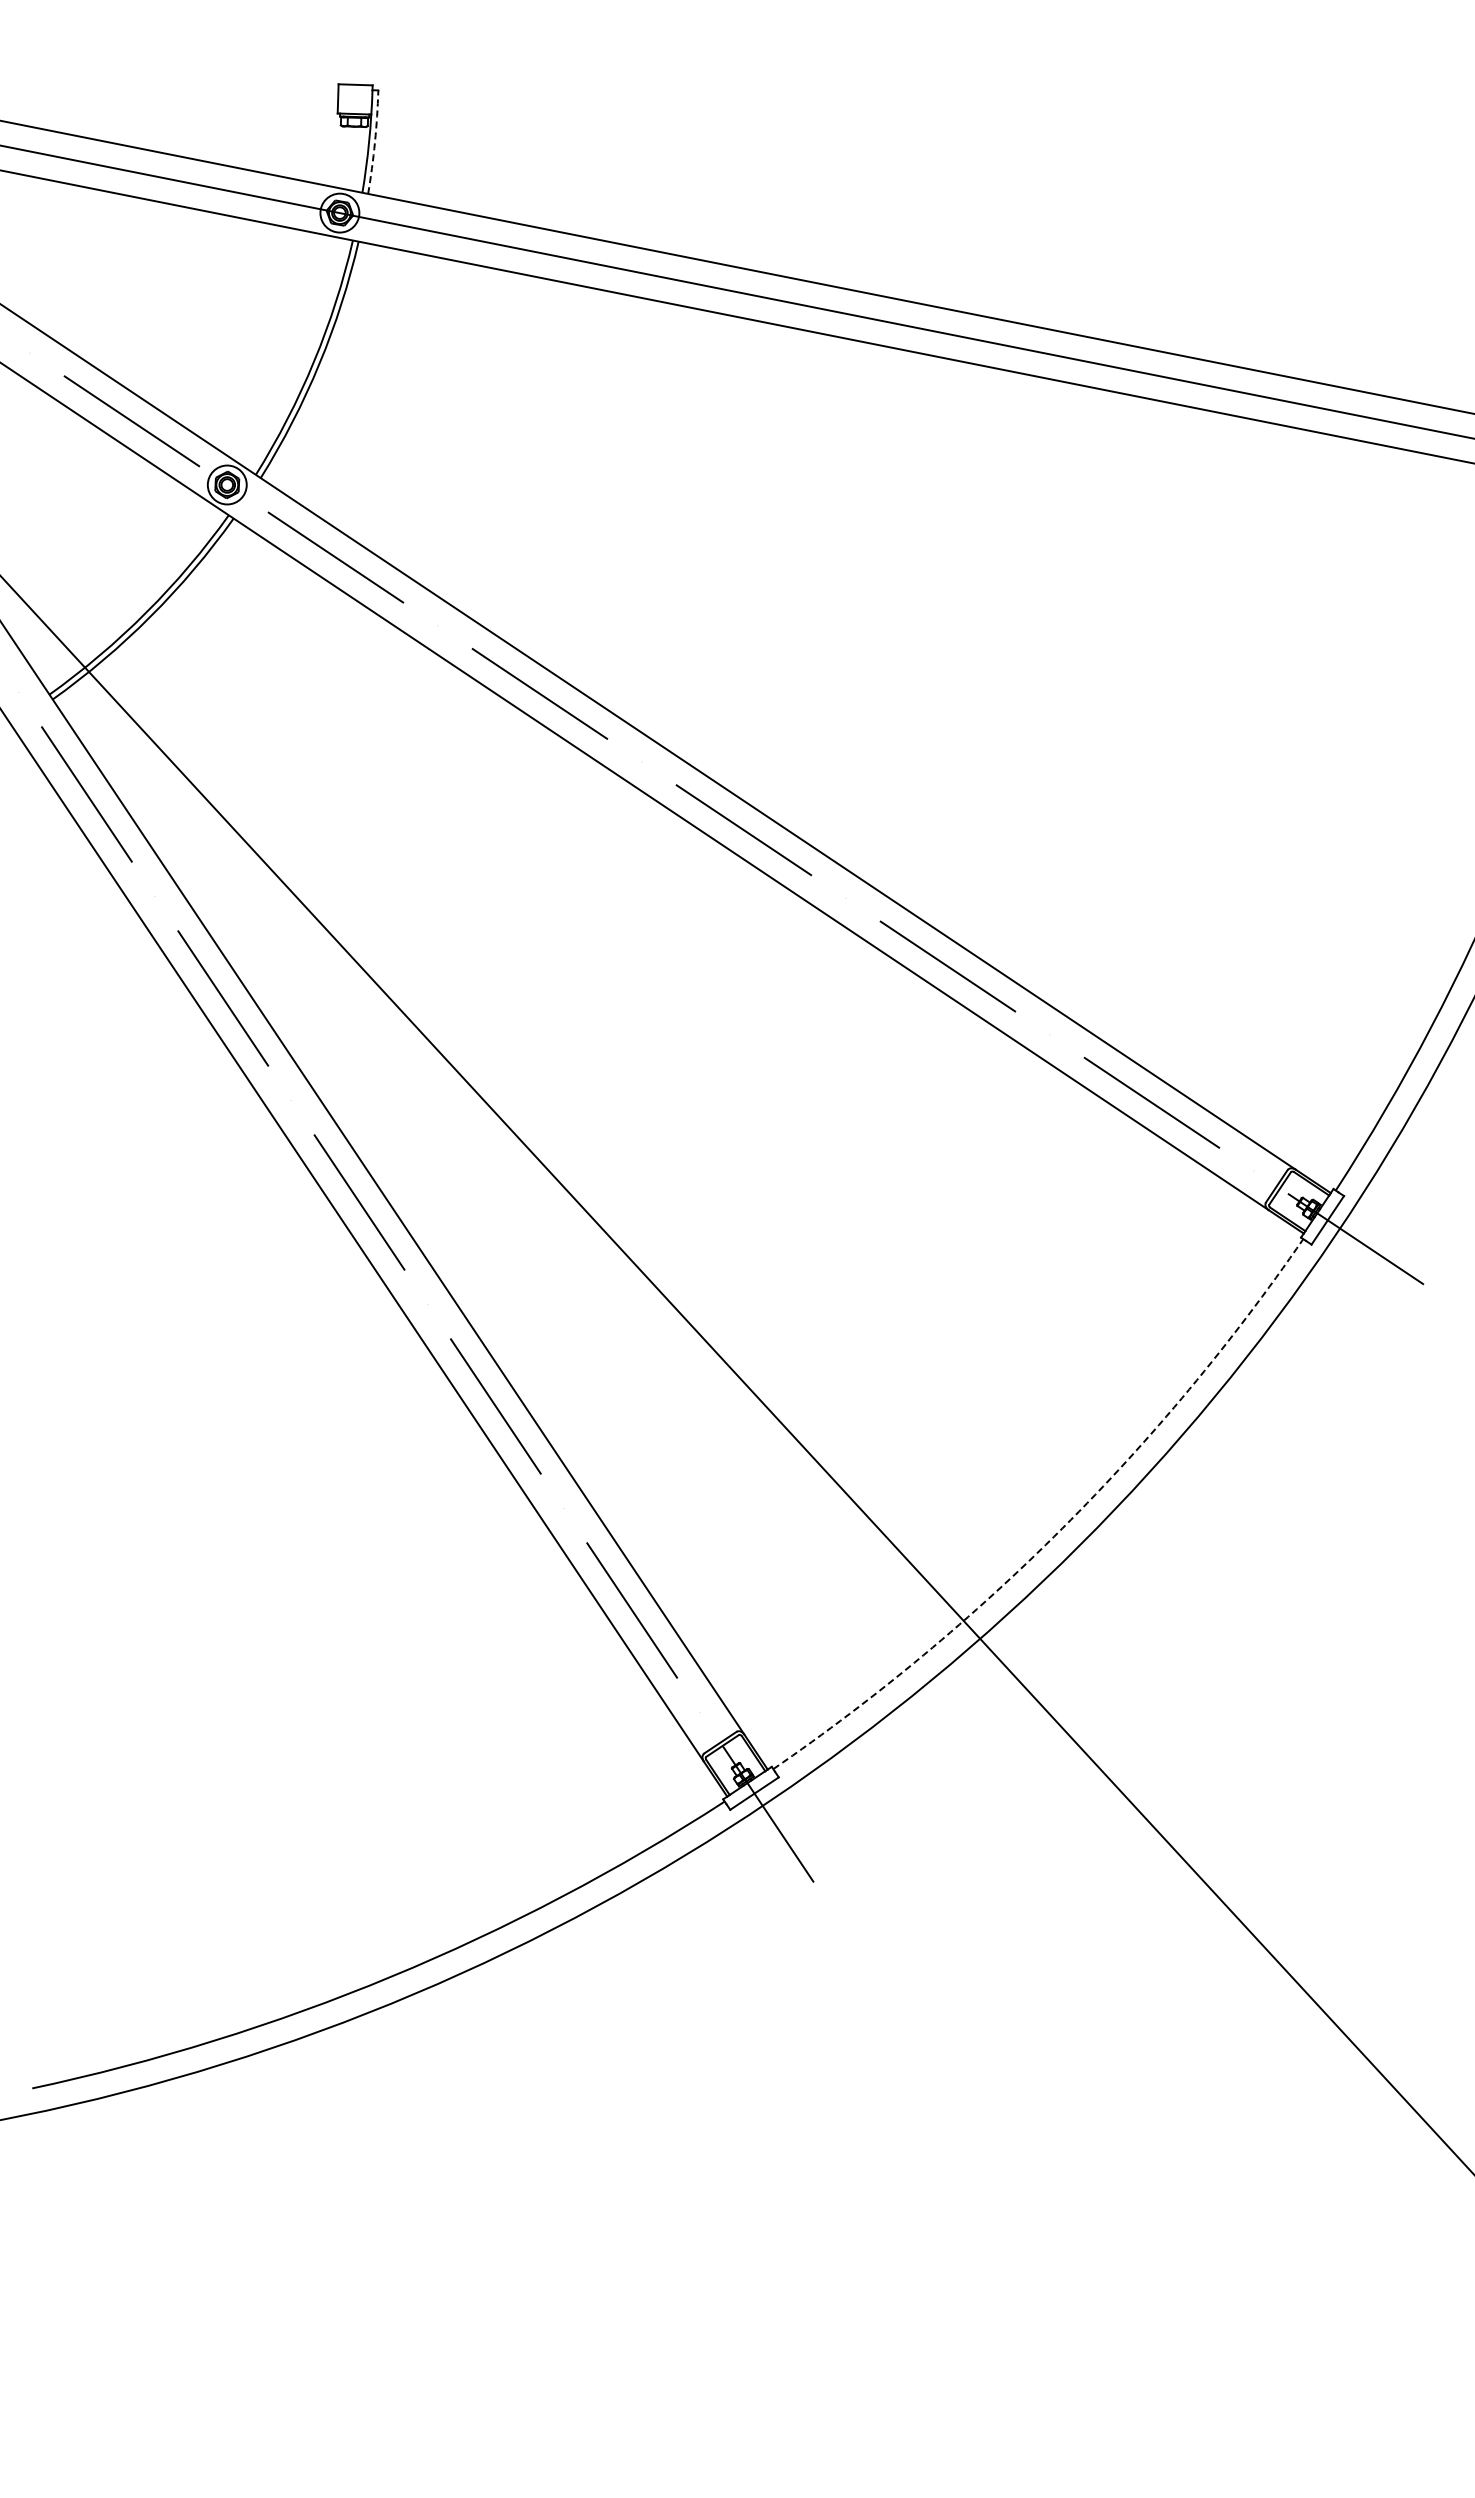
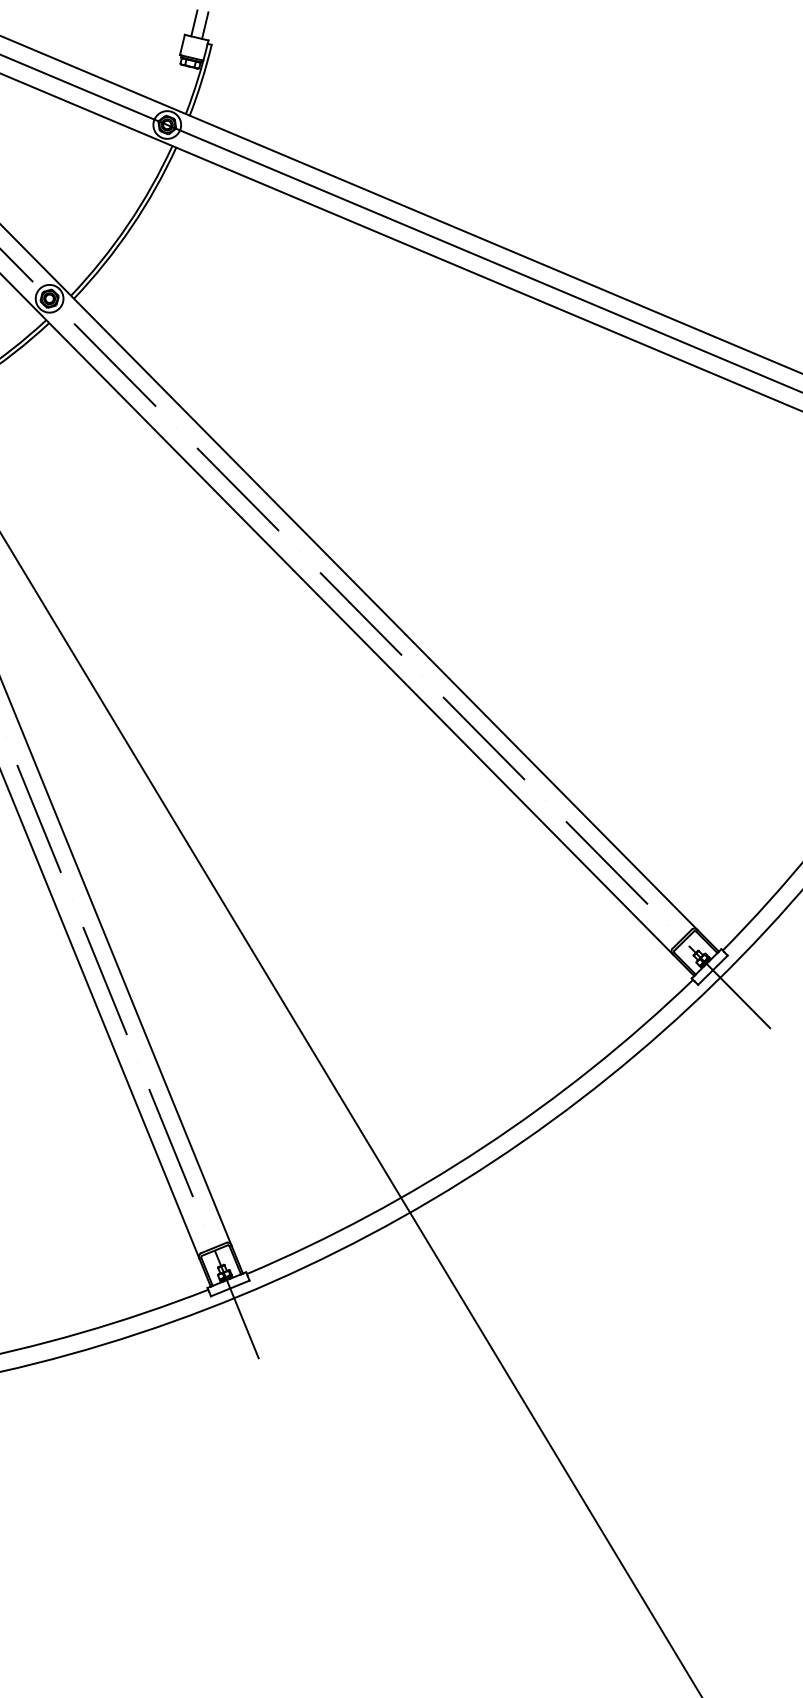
line: (348, 65) -> (194, 23), added
line: (363, 65) -> (204, 25), added
arc: (374, 142) -> (201, 80), dashed -> solid
arc: (1062, 1528) -> (483, 1147), dashed -> solid

